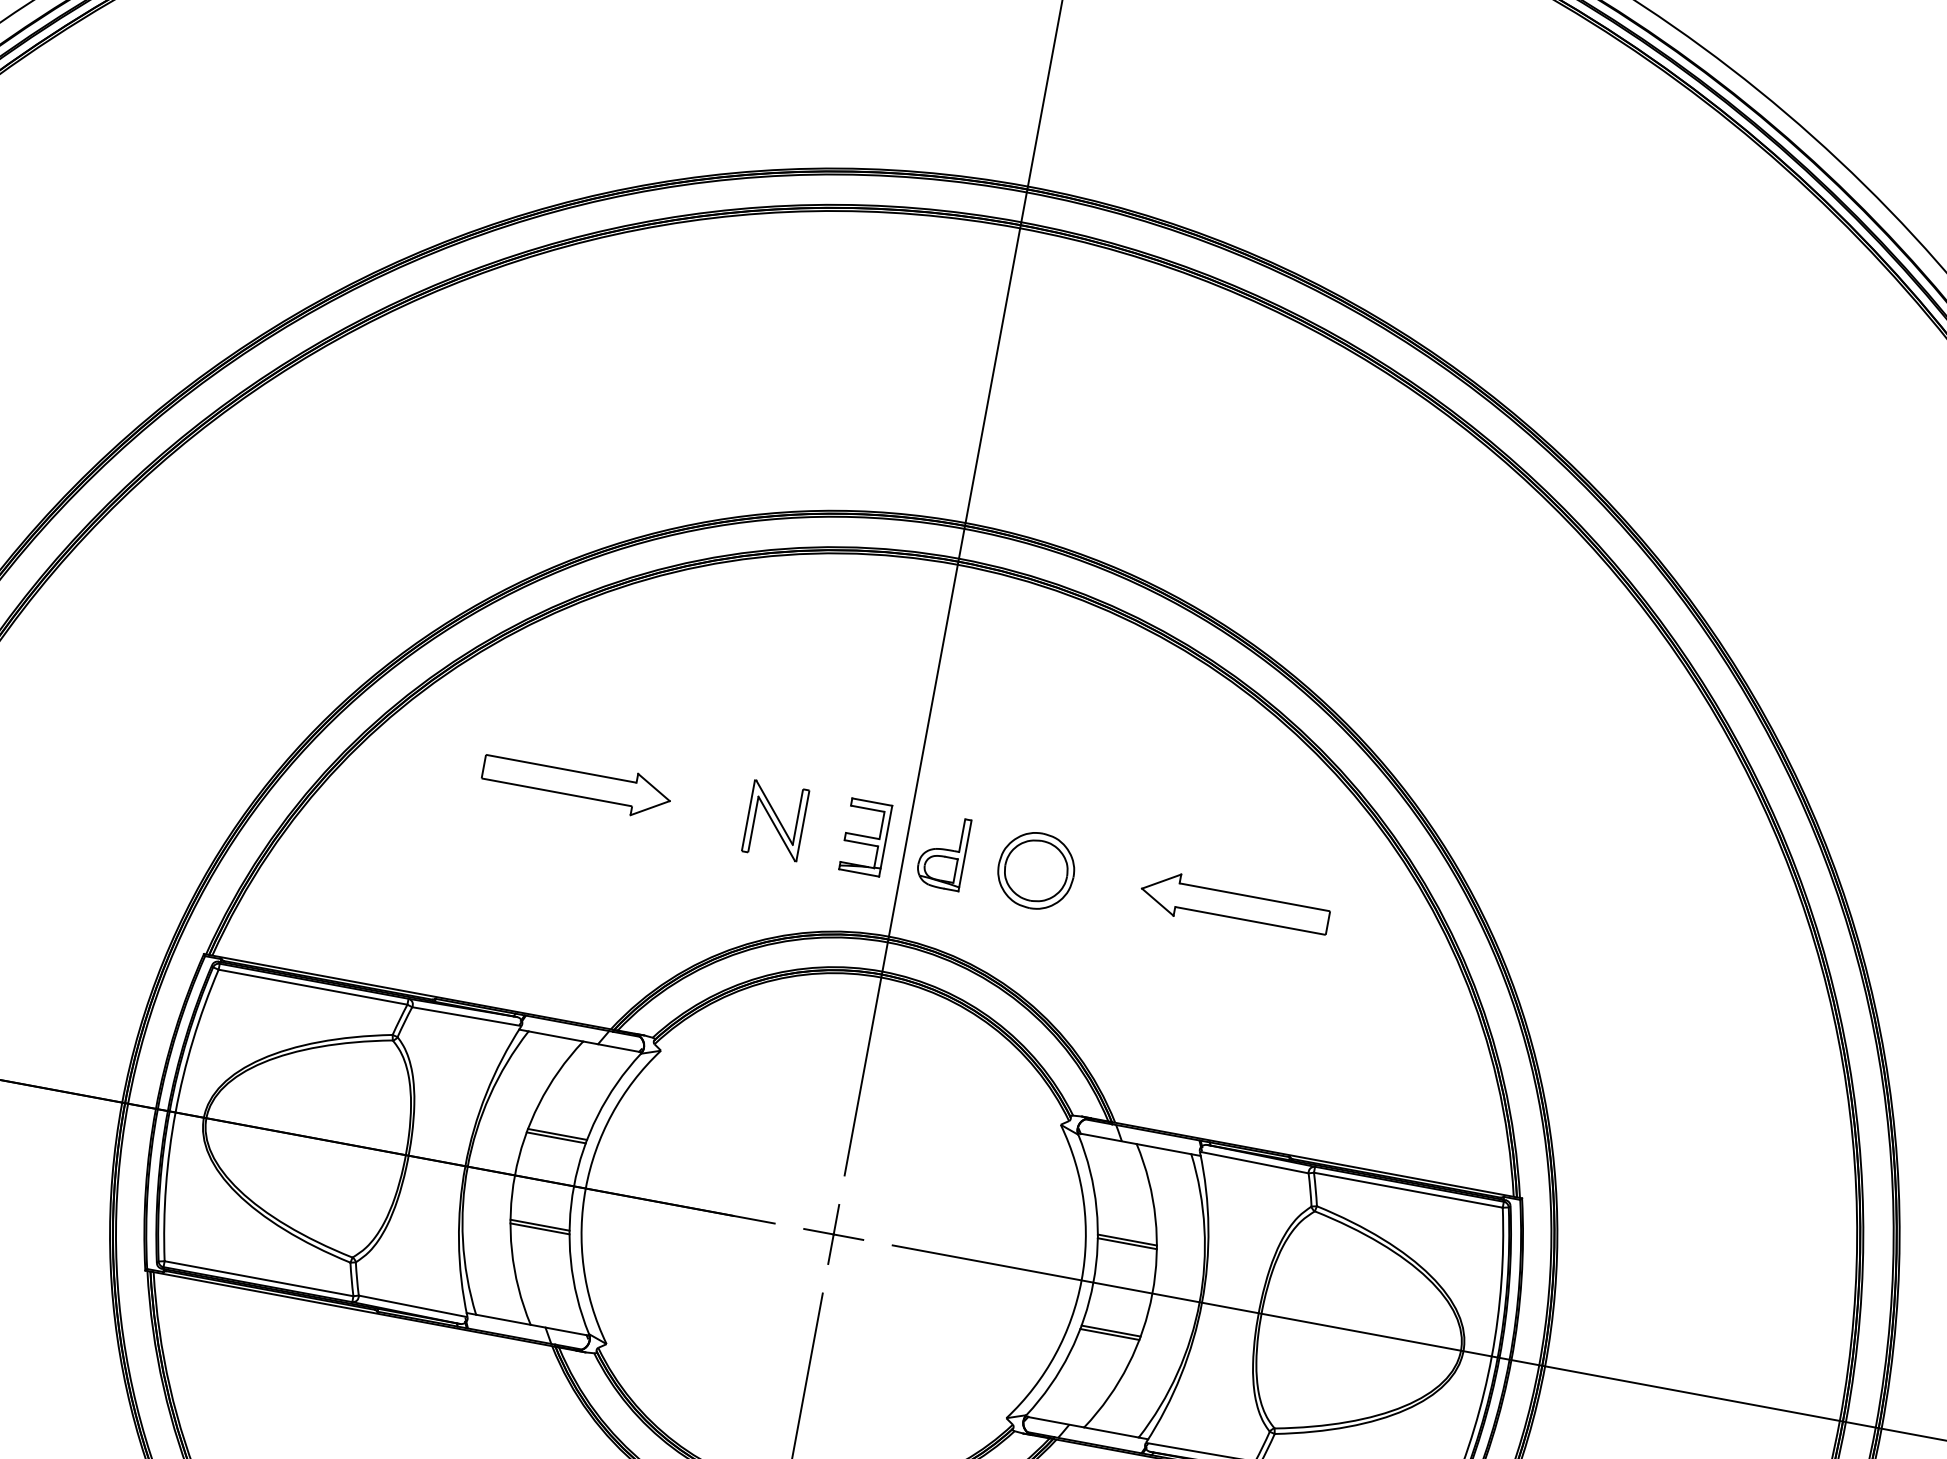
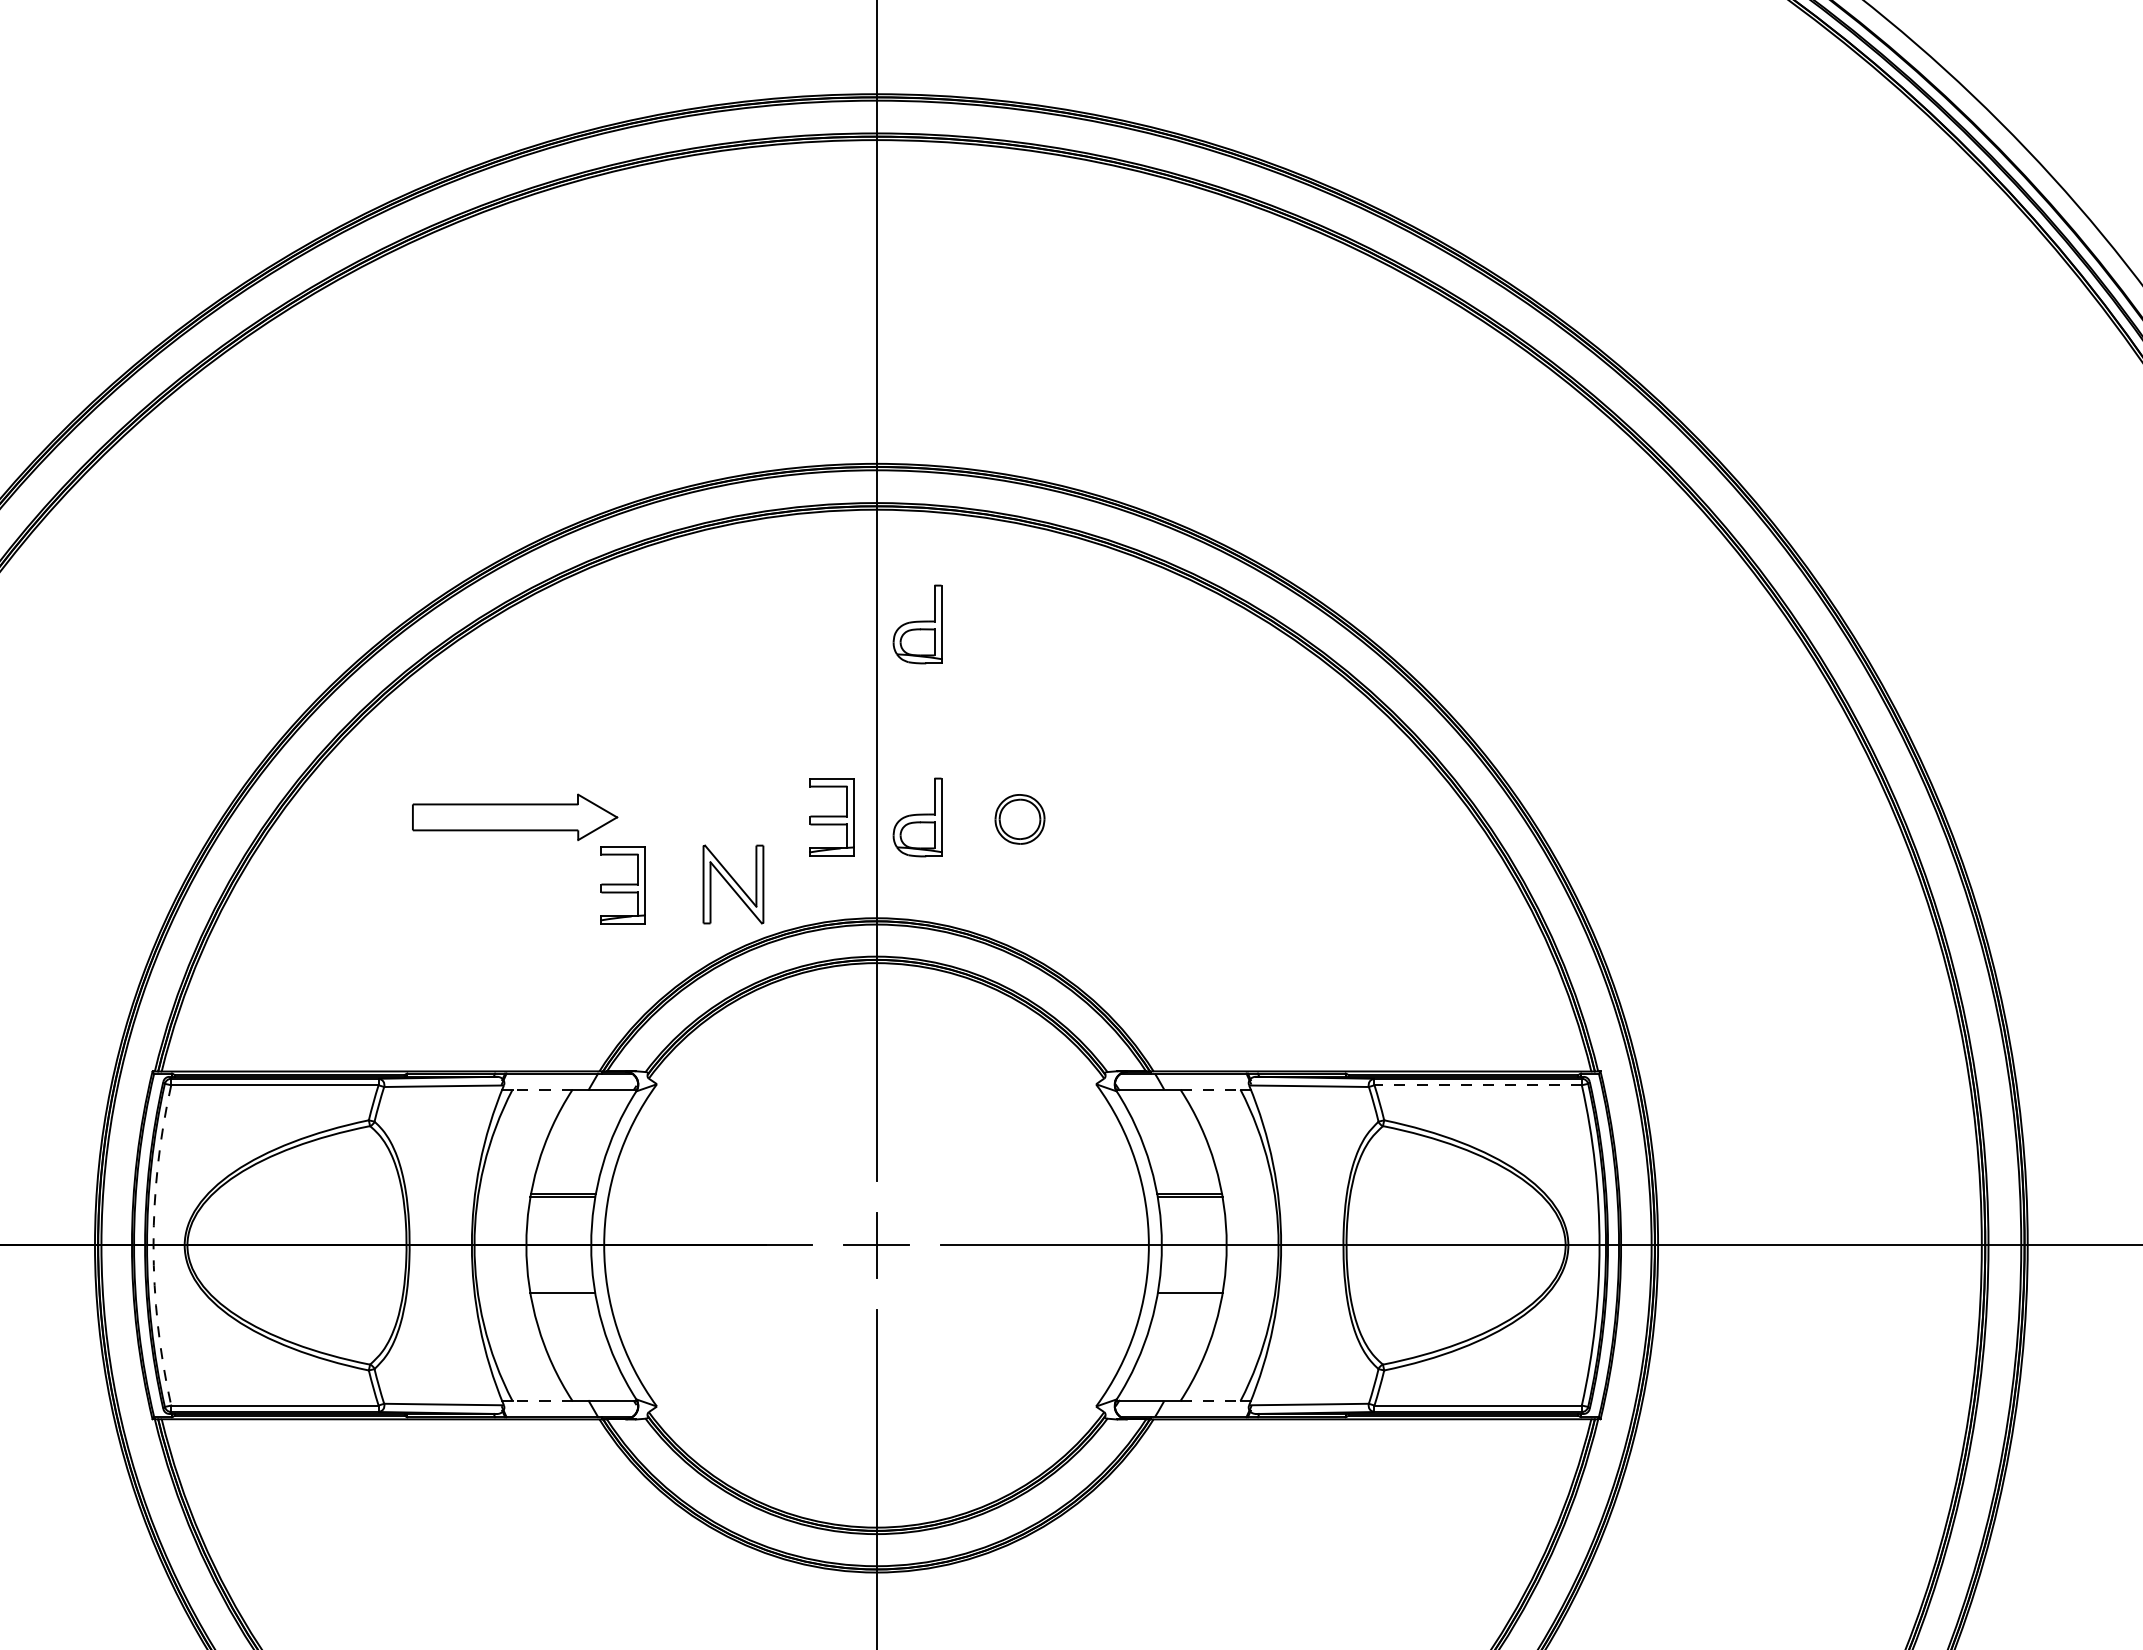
part: (975, 676) -> (917, 624), added
part: (775, 820) -> (733, 884), moved
part: (663, 863) -> (622, 885), added
part: (1035, 870) -> (1019, 819), size x0.6
part: (1234, 905) -> (1237, 817), removed
line: (555, 1036) -> (542, 1089), solid -> dashed
arc: (175, 1112) -> (153, 1245), solid -> dashed
line: (1164, 1148) -> (1210, 1089), solid -> dashed
line: (1408, 1190) -> (1478, 1085), solid -> dashed
line: (539, 1229) -> (563, 1297), removed
line: (503, 1320) -> (542, 1401), solid -> dashed
line: (1109, 1334) -> (1189, 1297), removed
line: (1111, 1432) -> (1210, 1401), solid -> dashed

